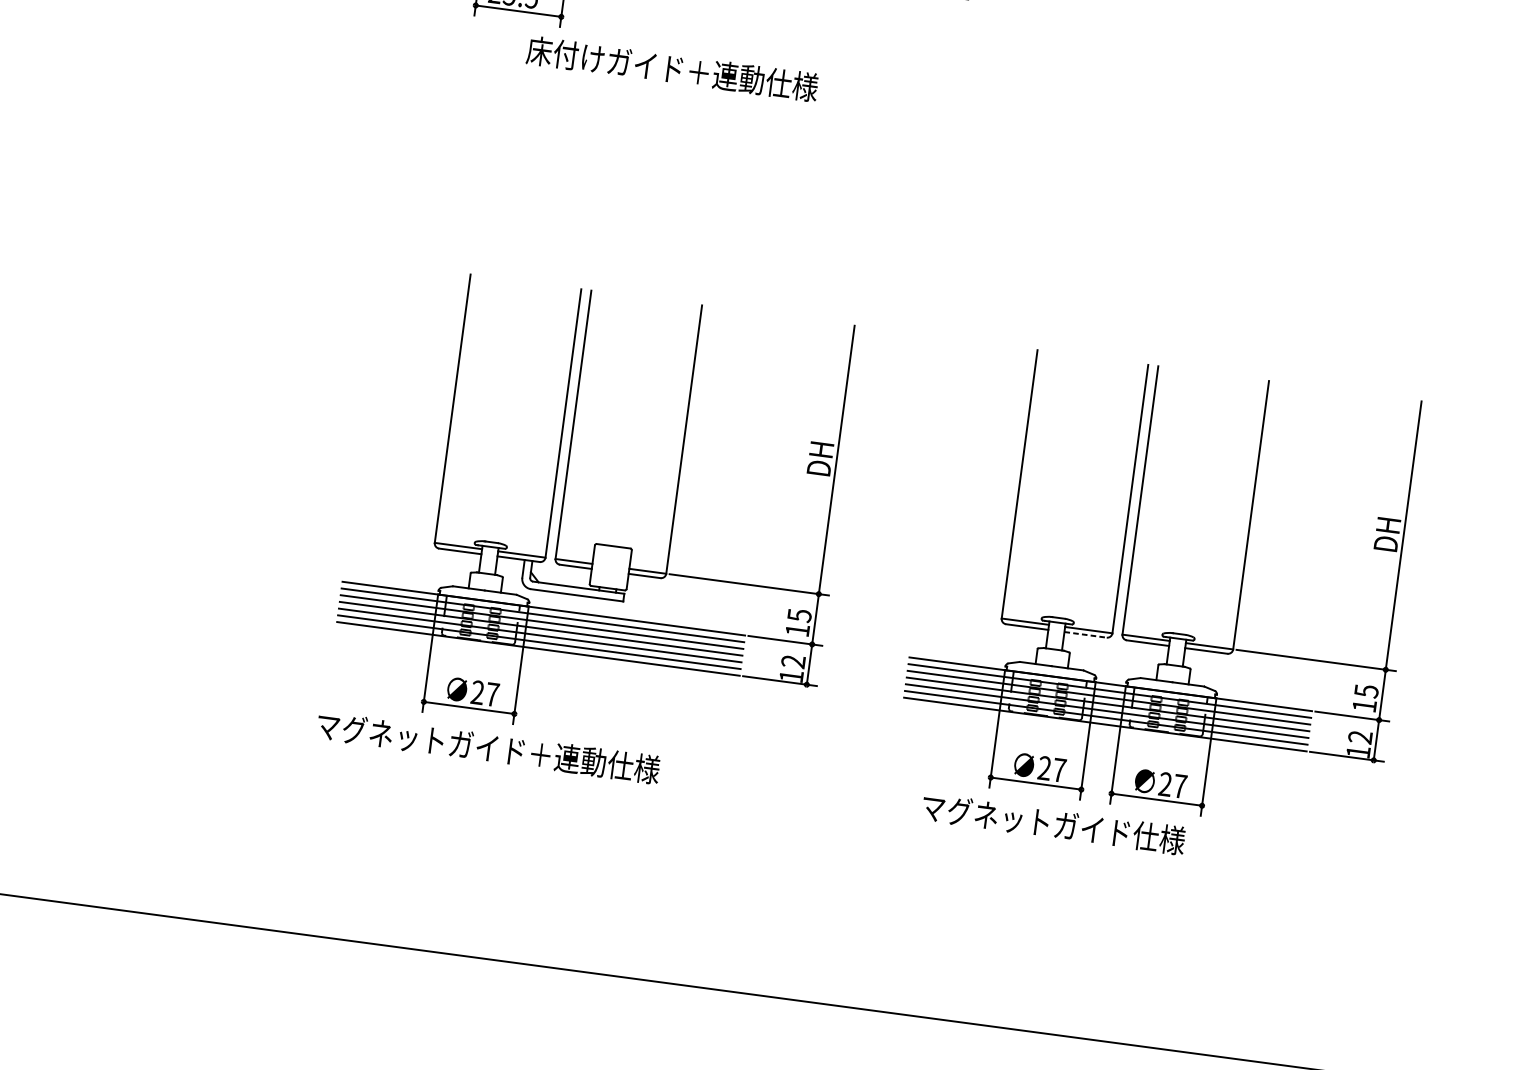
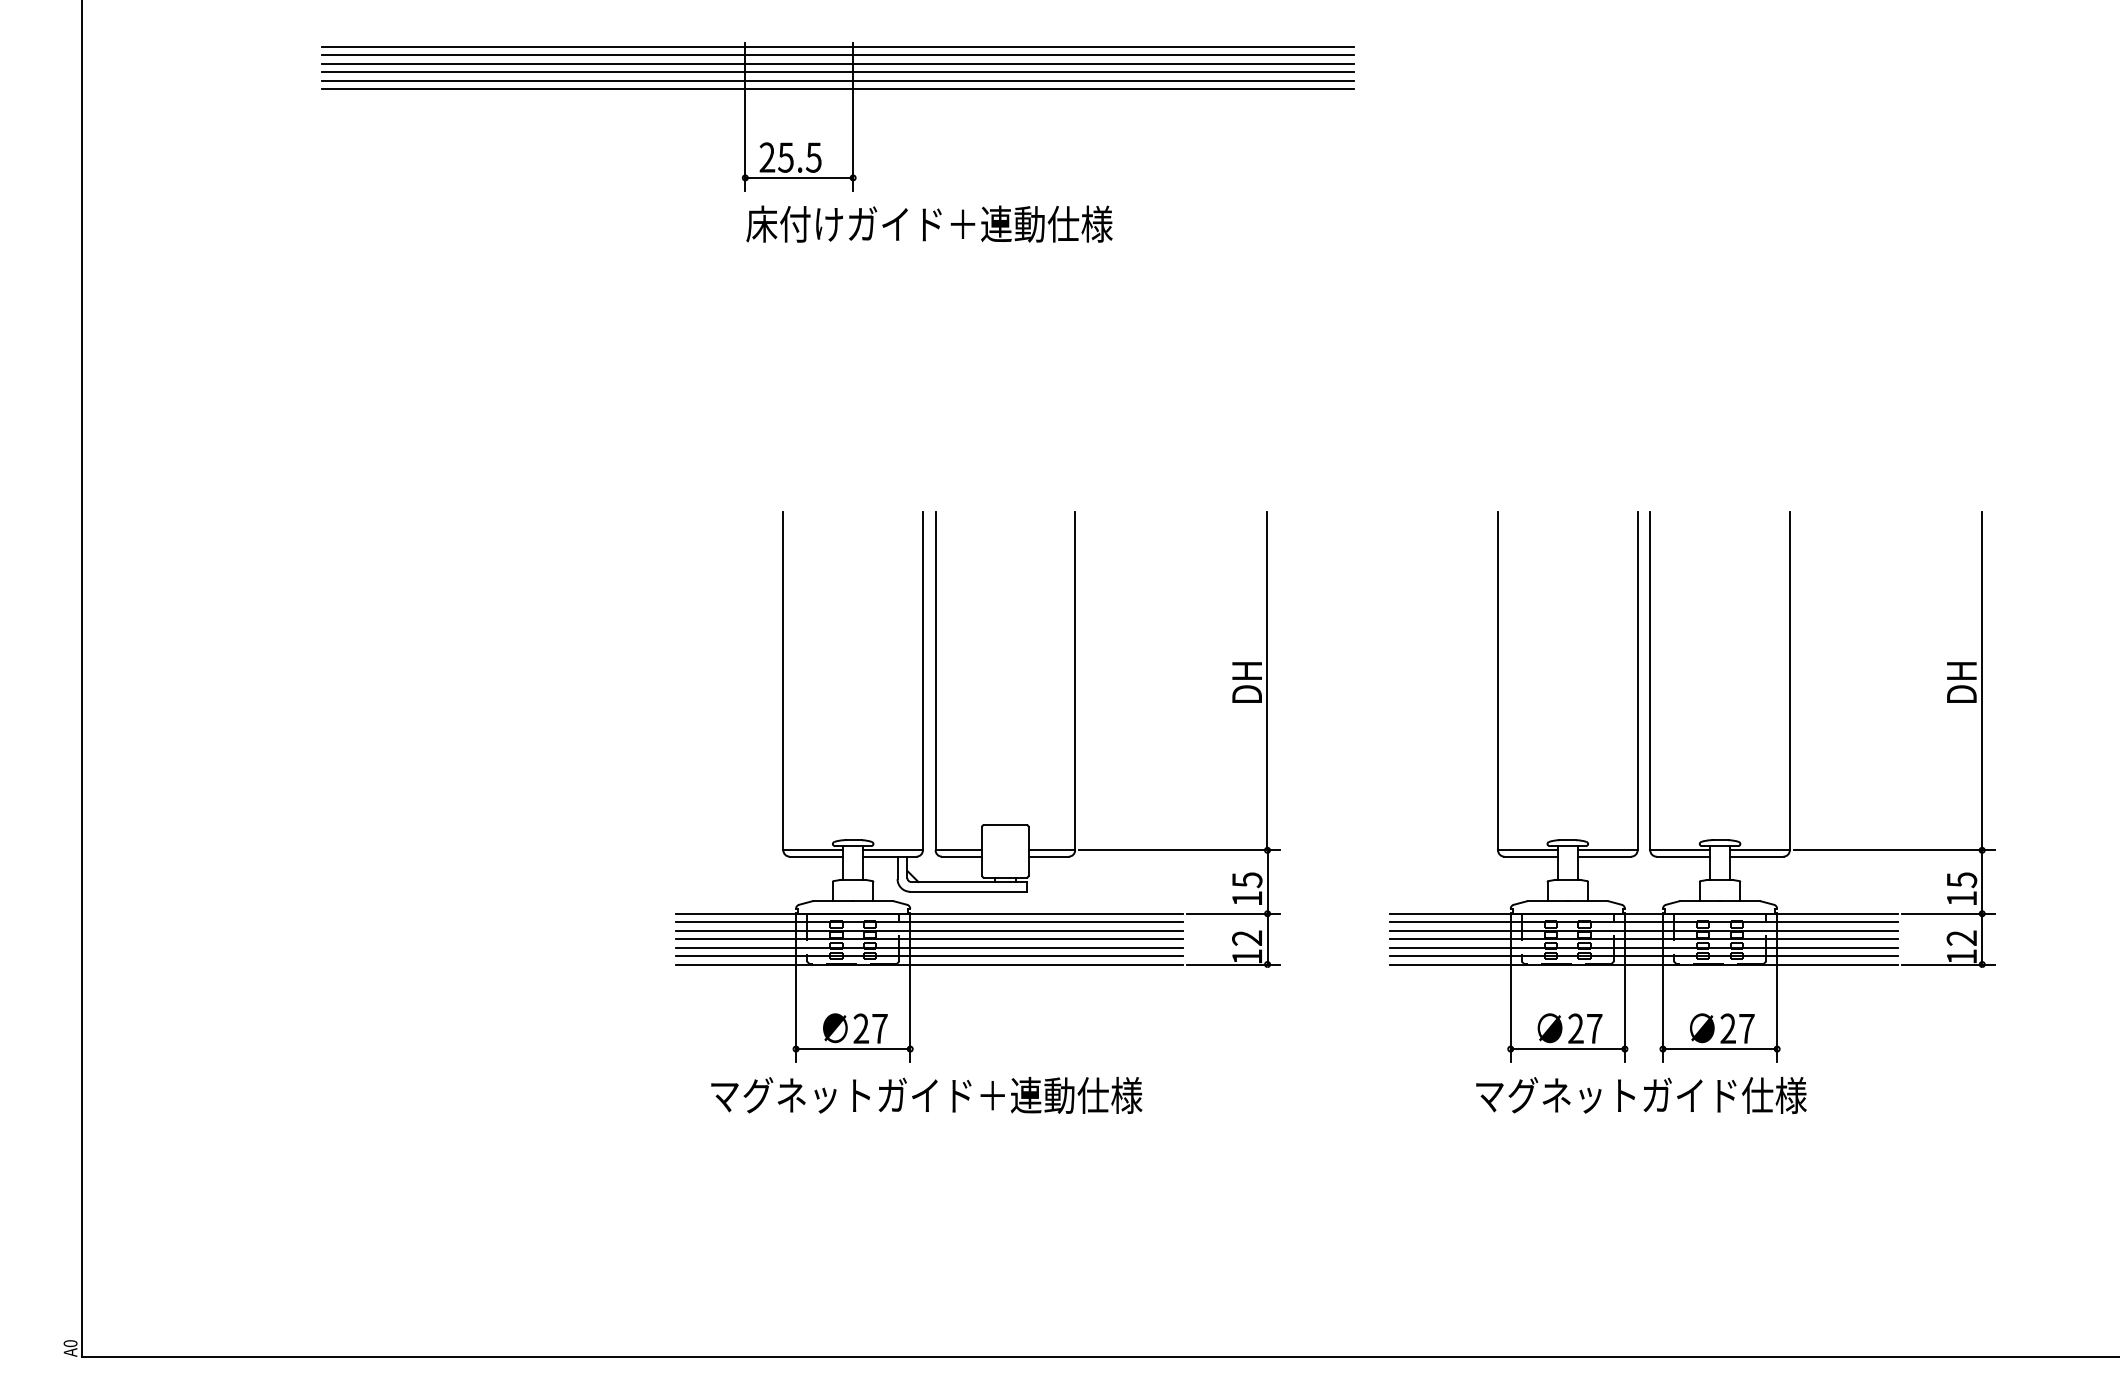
text: (672, 68) -> (929, 223), moved
line: (1085, 634) -> (1604, 856), dashed -> solid
text: (488, 747) -> (926, 1094), moved
text: (1053, 823) -> (1641, 1094), moved

